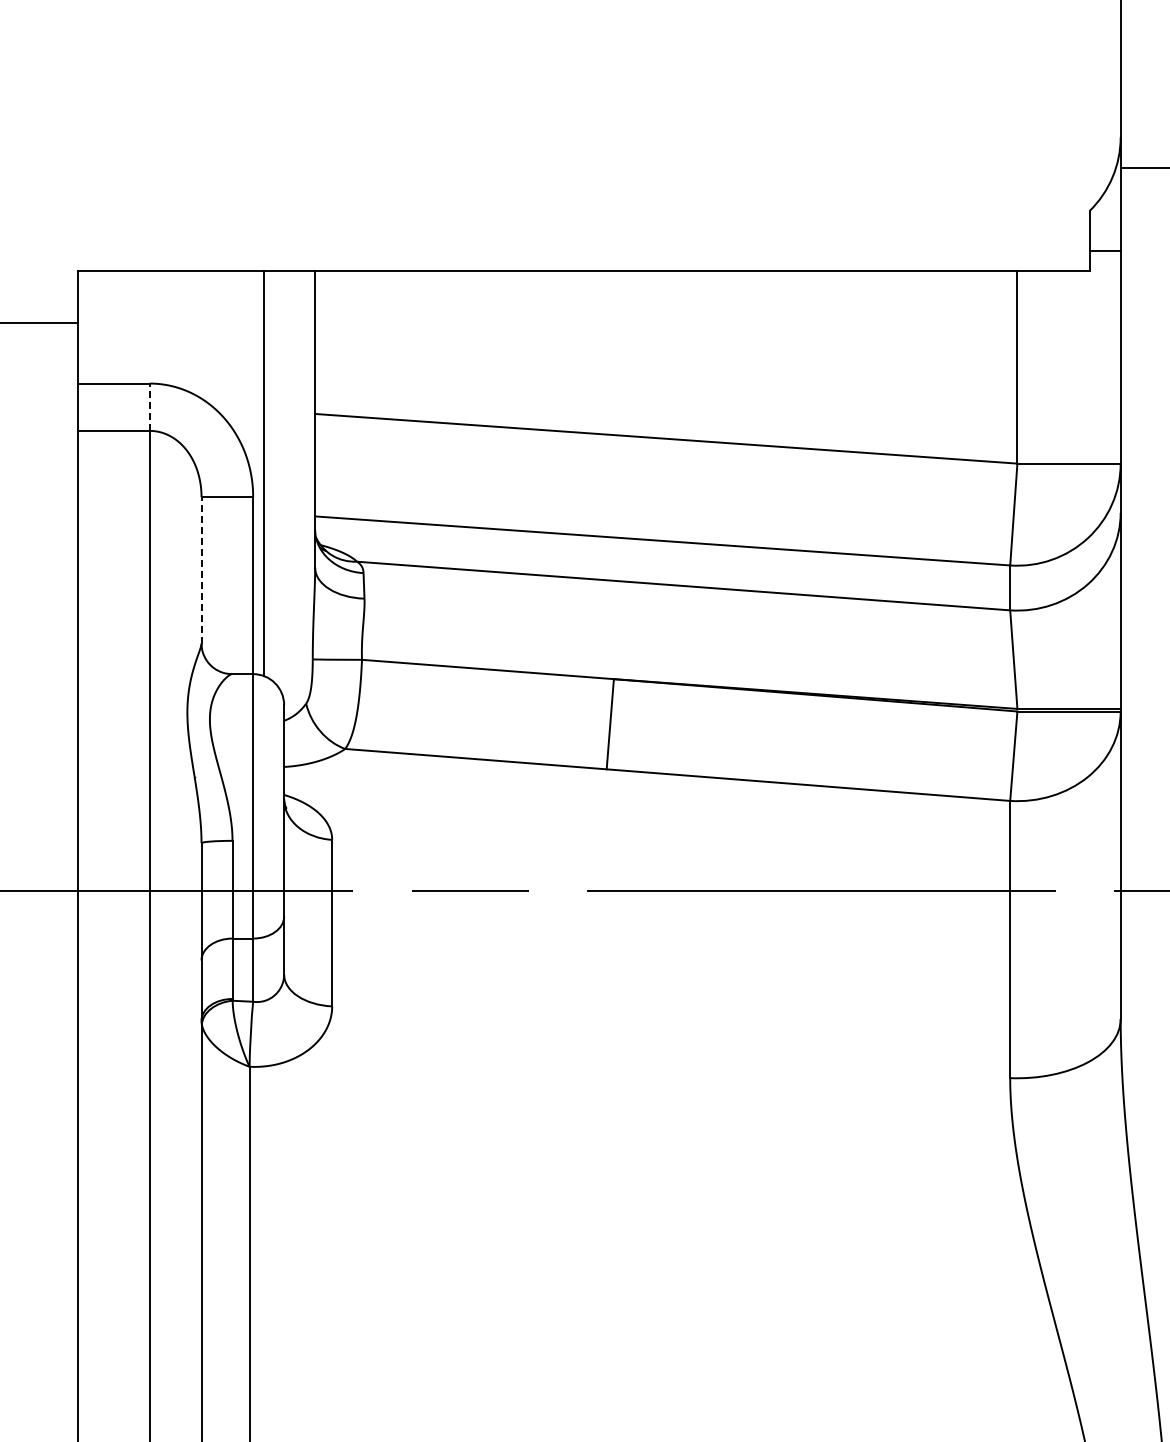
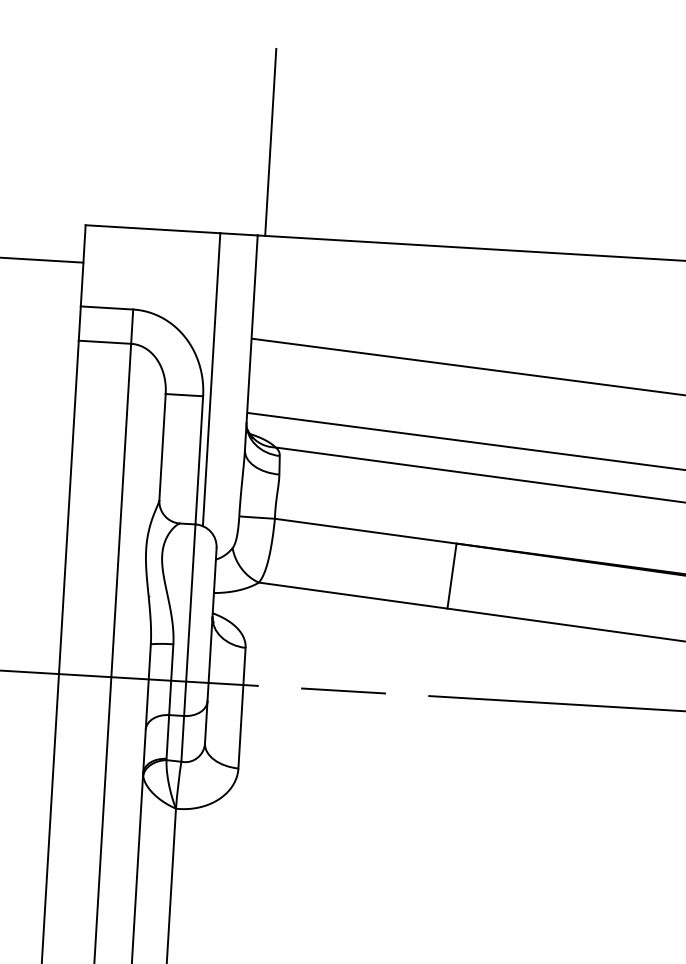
line: (325, 142) -> (270, 142), added
line: (149, 407) -> (131, 326), dashed -> solid
line: (201, 569) -> (162, 446), dashed -> solid

